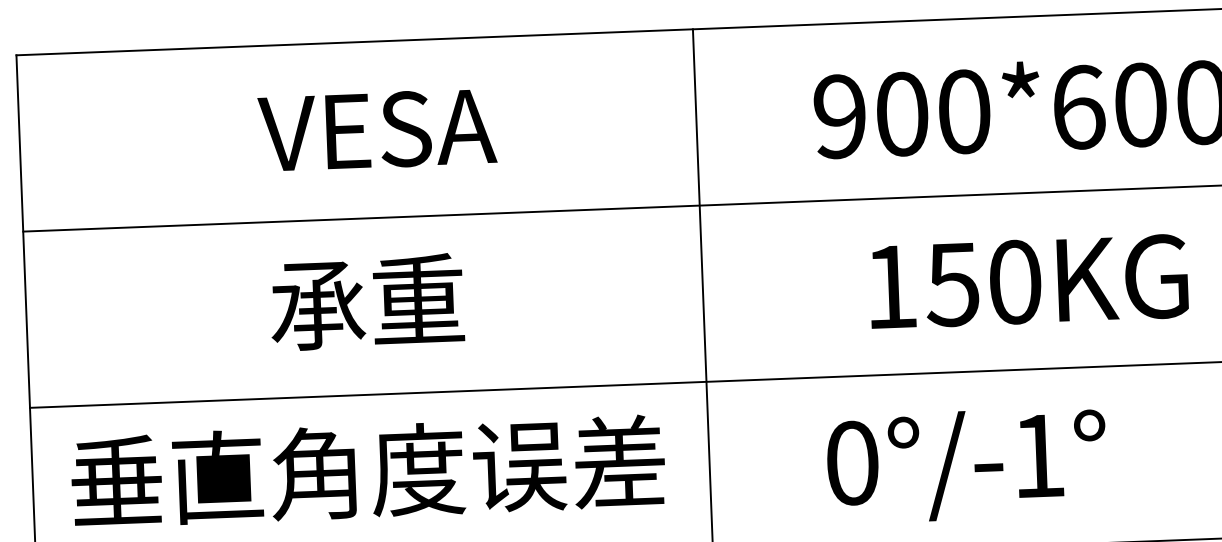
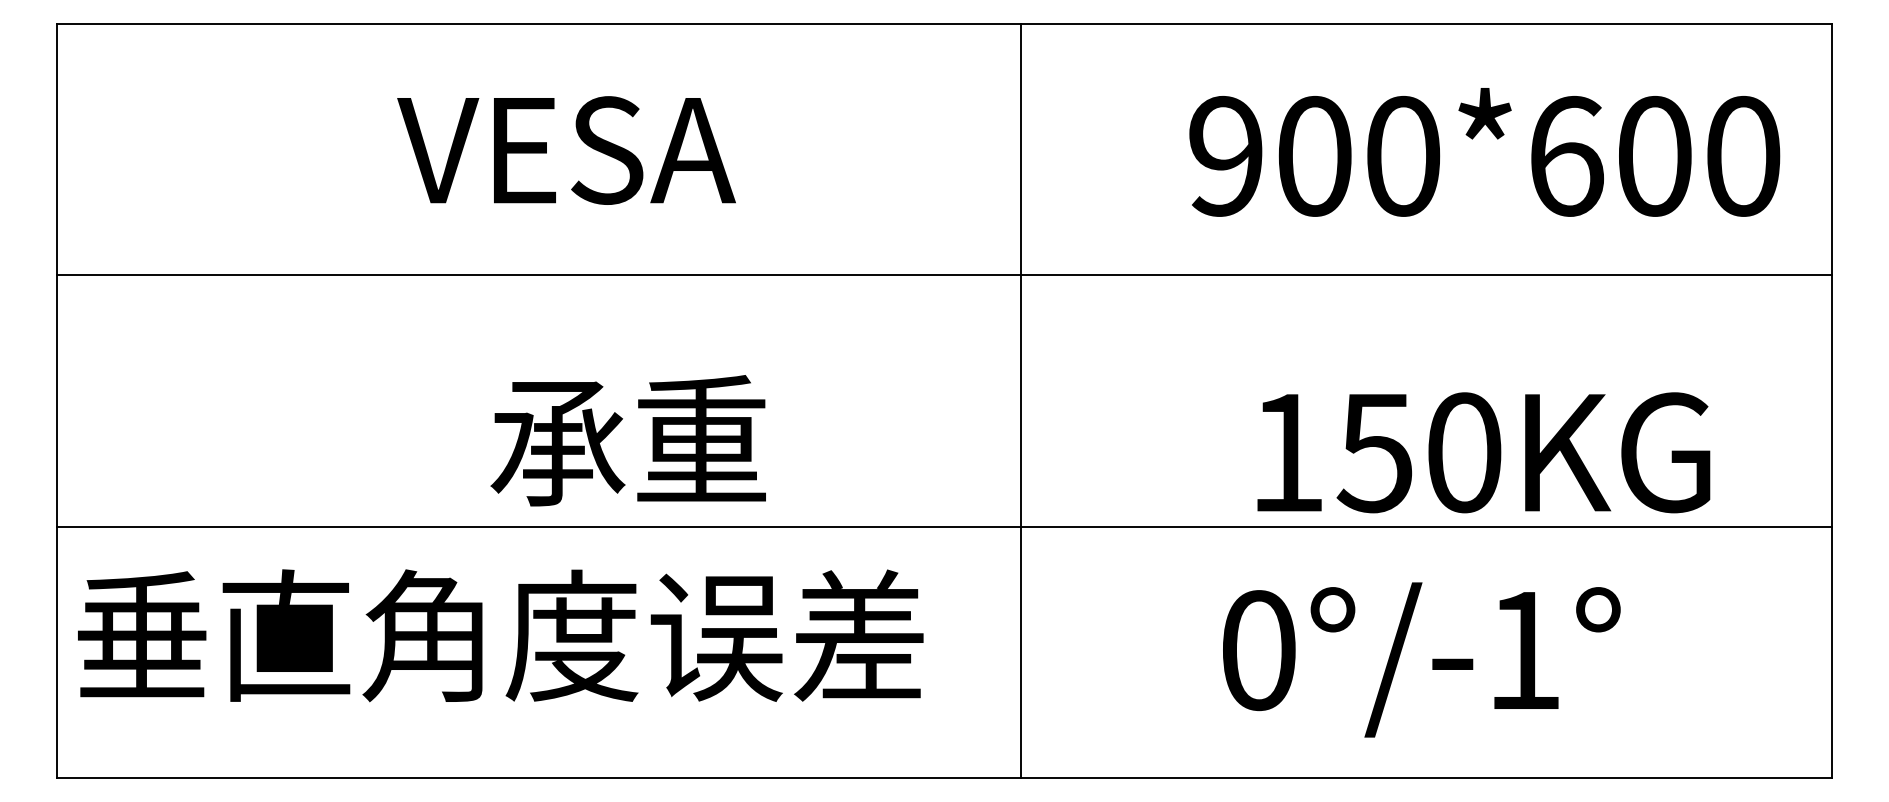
text: (1028, 281) -> (1483, 452), moved
text: (366, 302) -> (627, 440), moved
text: (966, 465) -> (1421, 659), moved
text: (368, 471) -> (500, 635), moved

